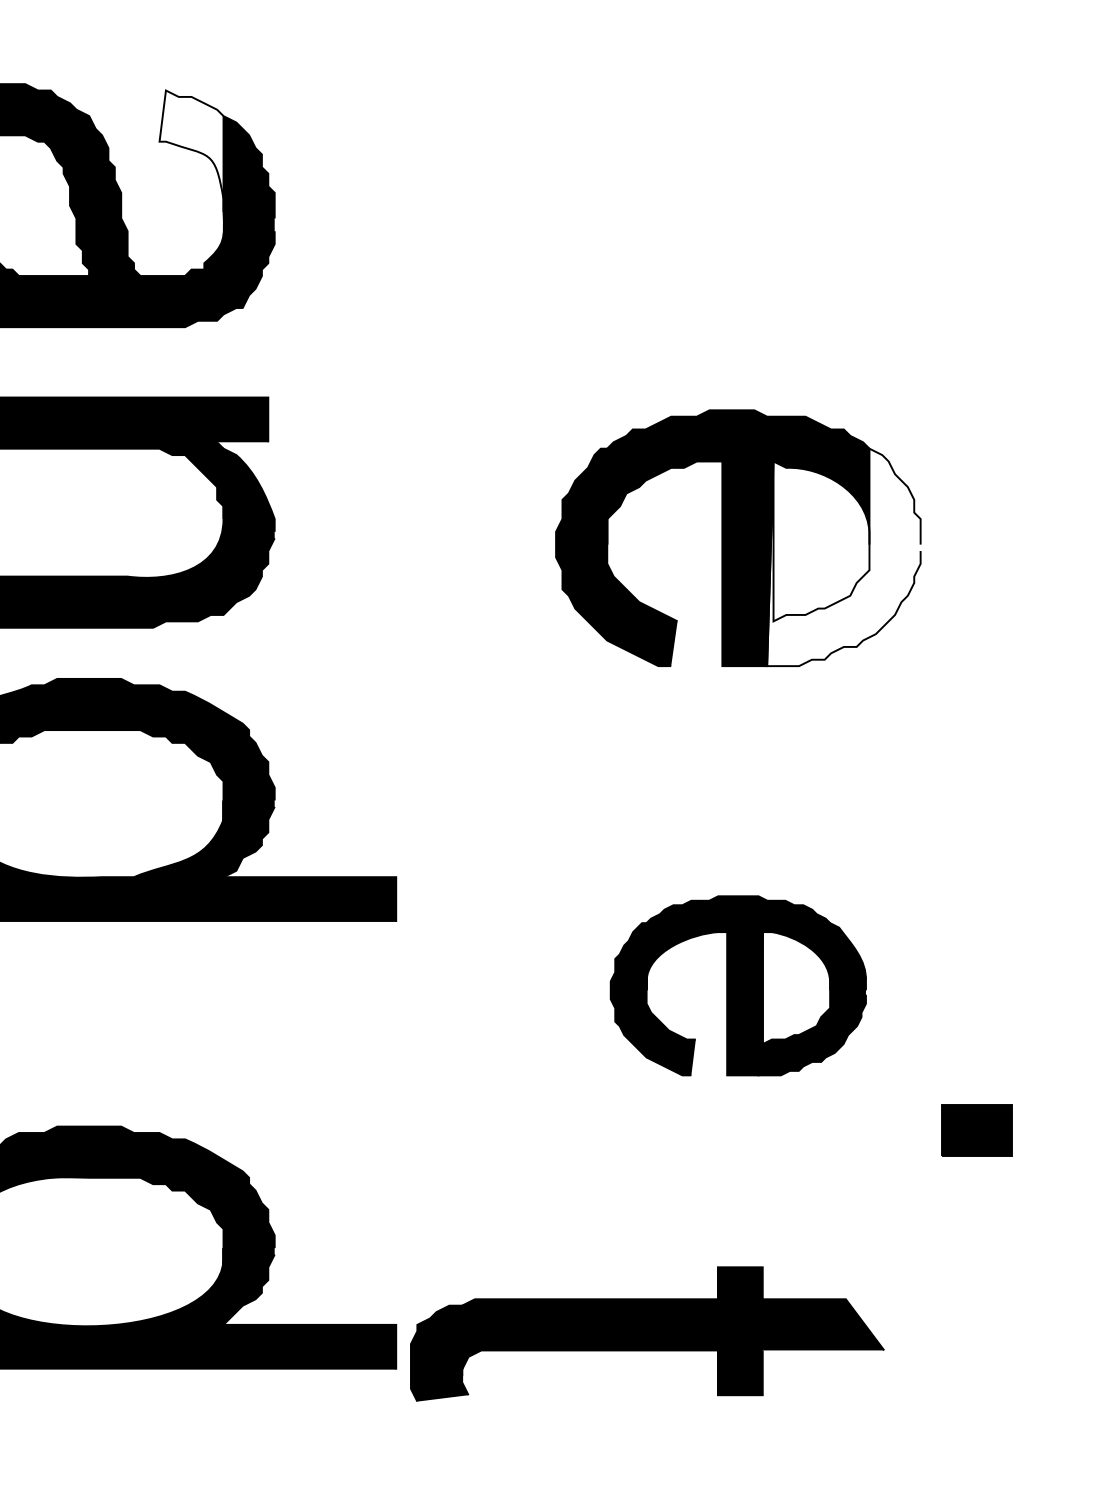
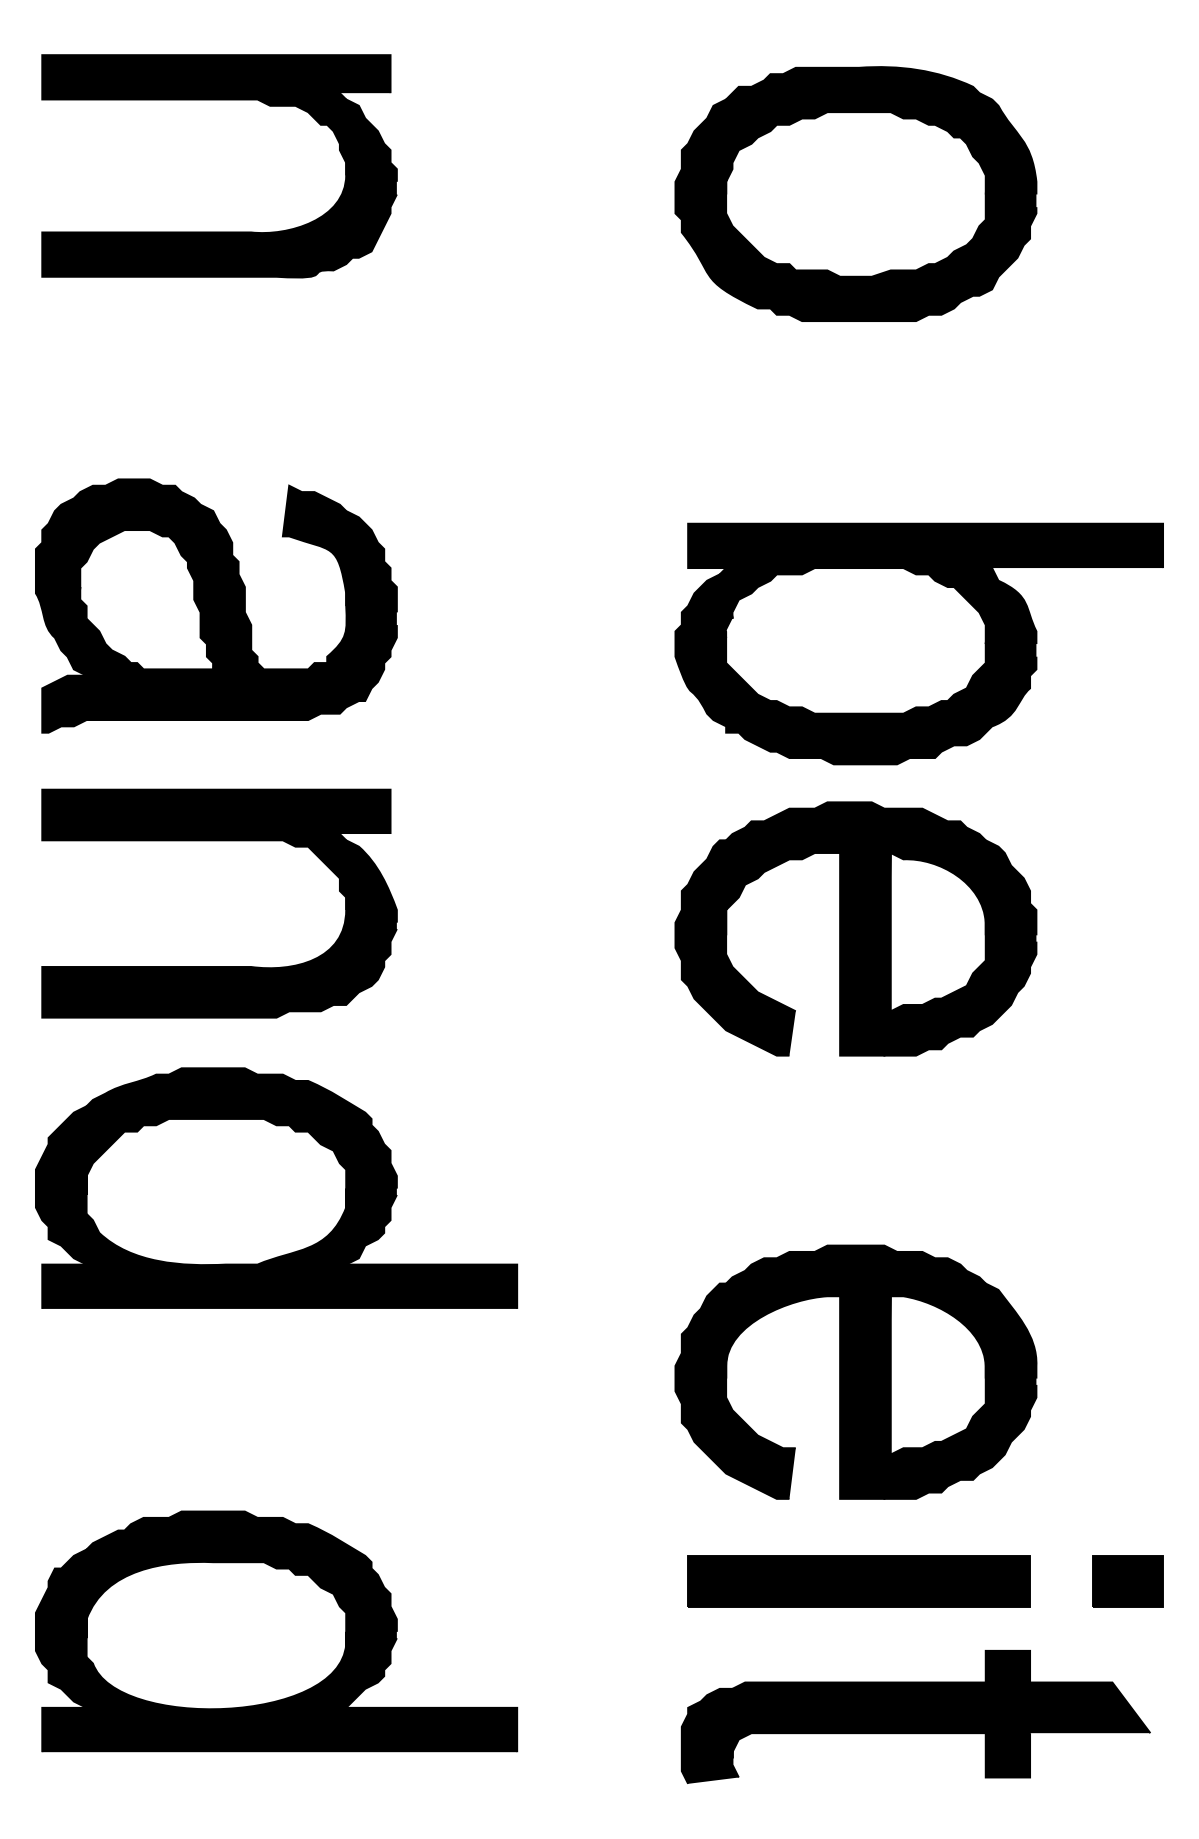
fill: (191, 150) -> (314, 545), added
part: (801, 249) -> (918, 643), added
fill: (843, 556) -> (960, 947), added
part: (737, 985) -> (855, 1371), size x1.43
part: (976, 1130) -> (1127, 1581), moved
part: (740, 1197) -> (858, 1581), added
part: (647, 1333) -> (915, 1716), moved

